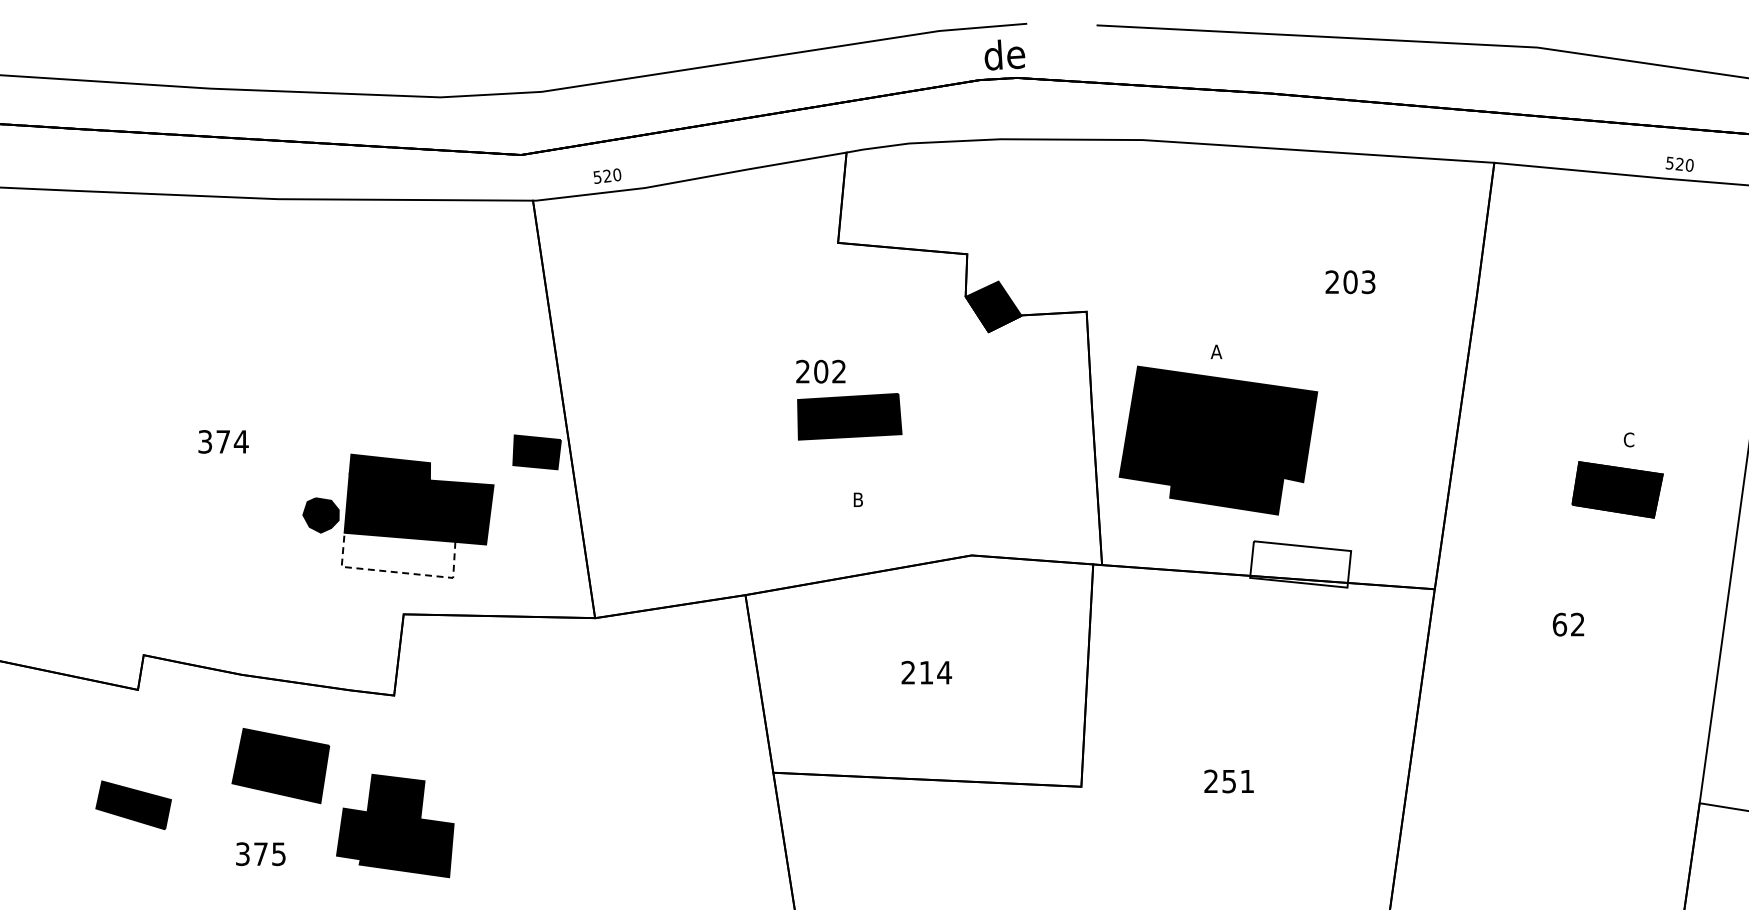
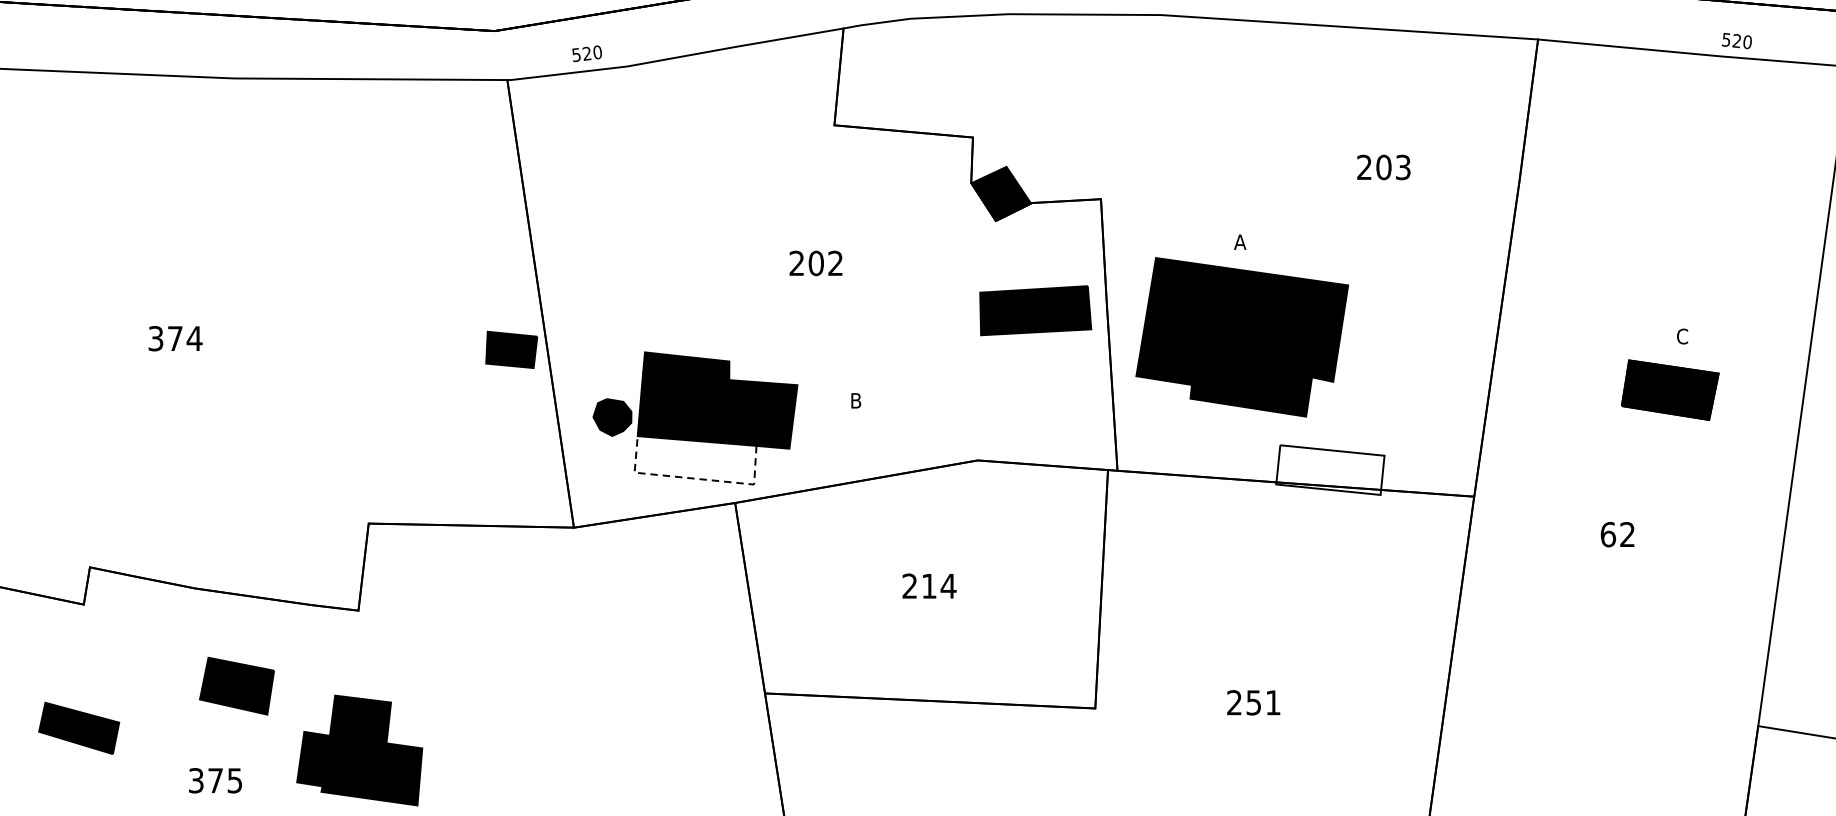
part: (849, 416) -> (1035, 310), moved
part: (398, 515) -> (695, 417), moved
part: (280, 765) -> (236, 685), size x0.71

